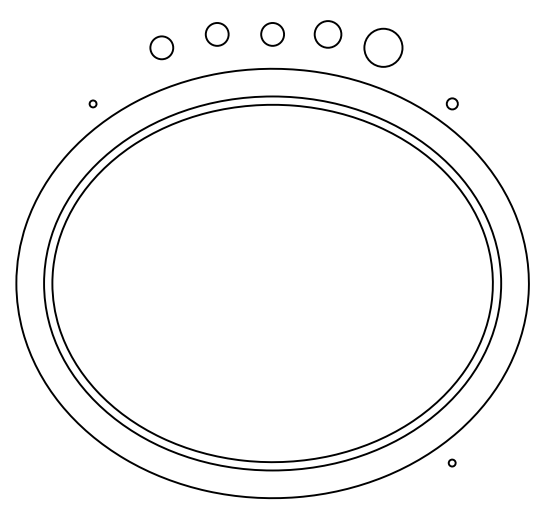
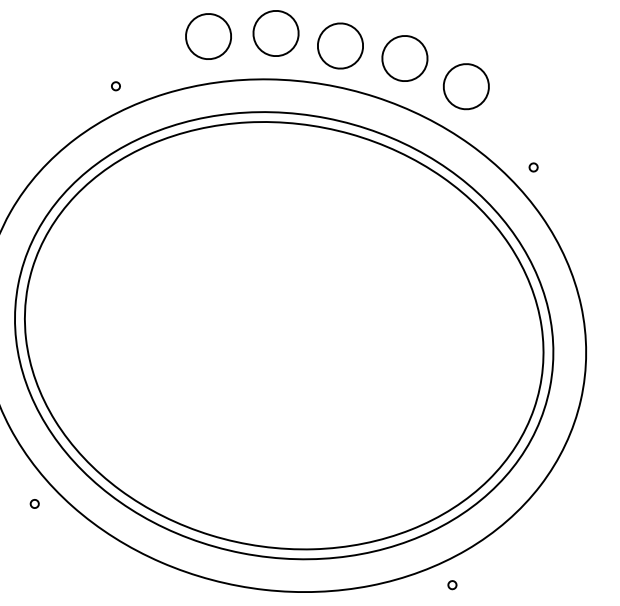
circle: (217, 34) -> (276, 33), size x1.67
circle: (272, 34) -> (340, 46), size x1.67
circle: (327, 34) -> (404, 58), size x1.43
circle: (161, 47) -> (208, 36), size x1.67
circle: (451, 103) -> (532, 166), size x0.62
circle: (92, 462) -> (34, 503), added

